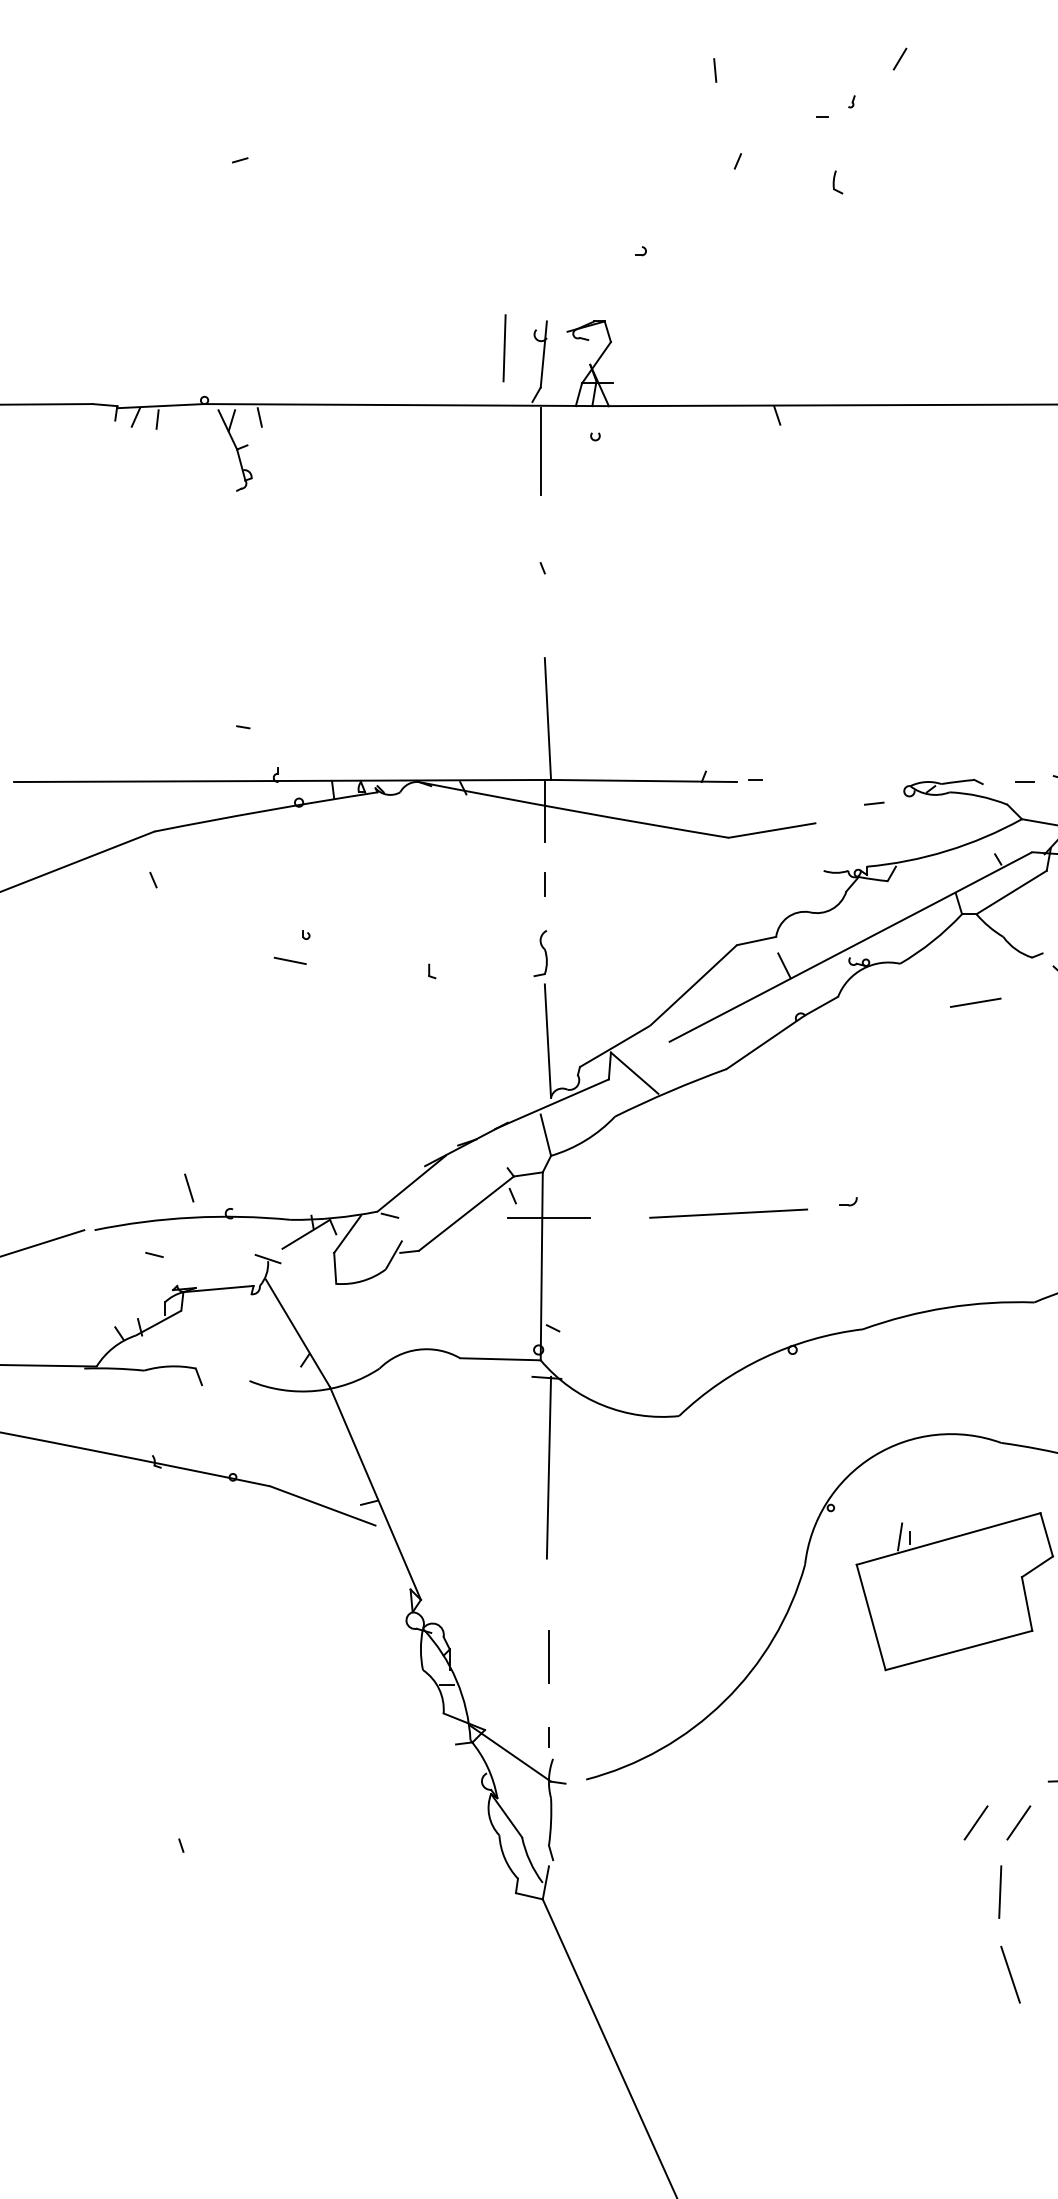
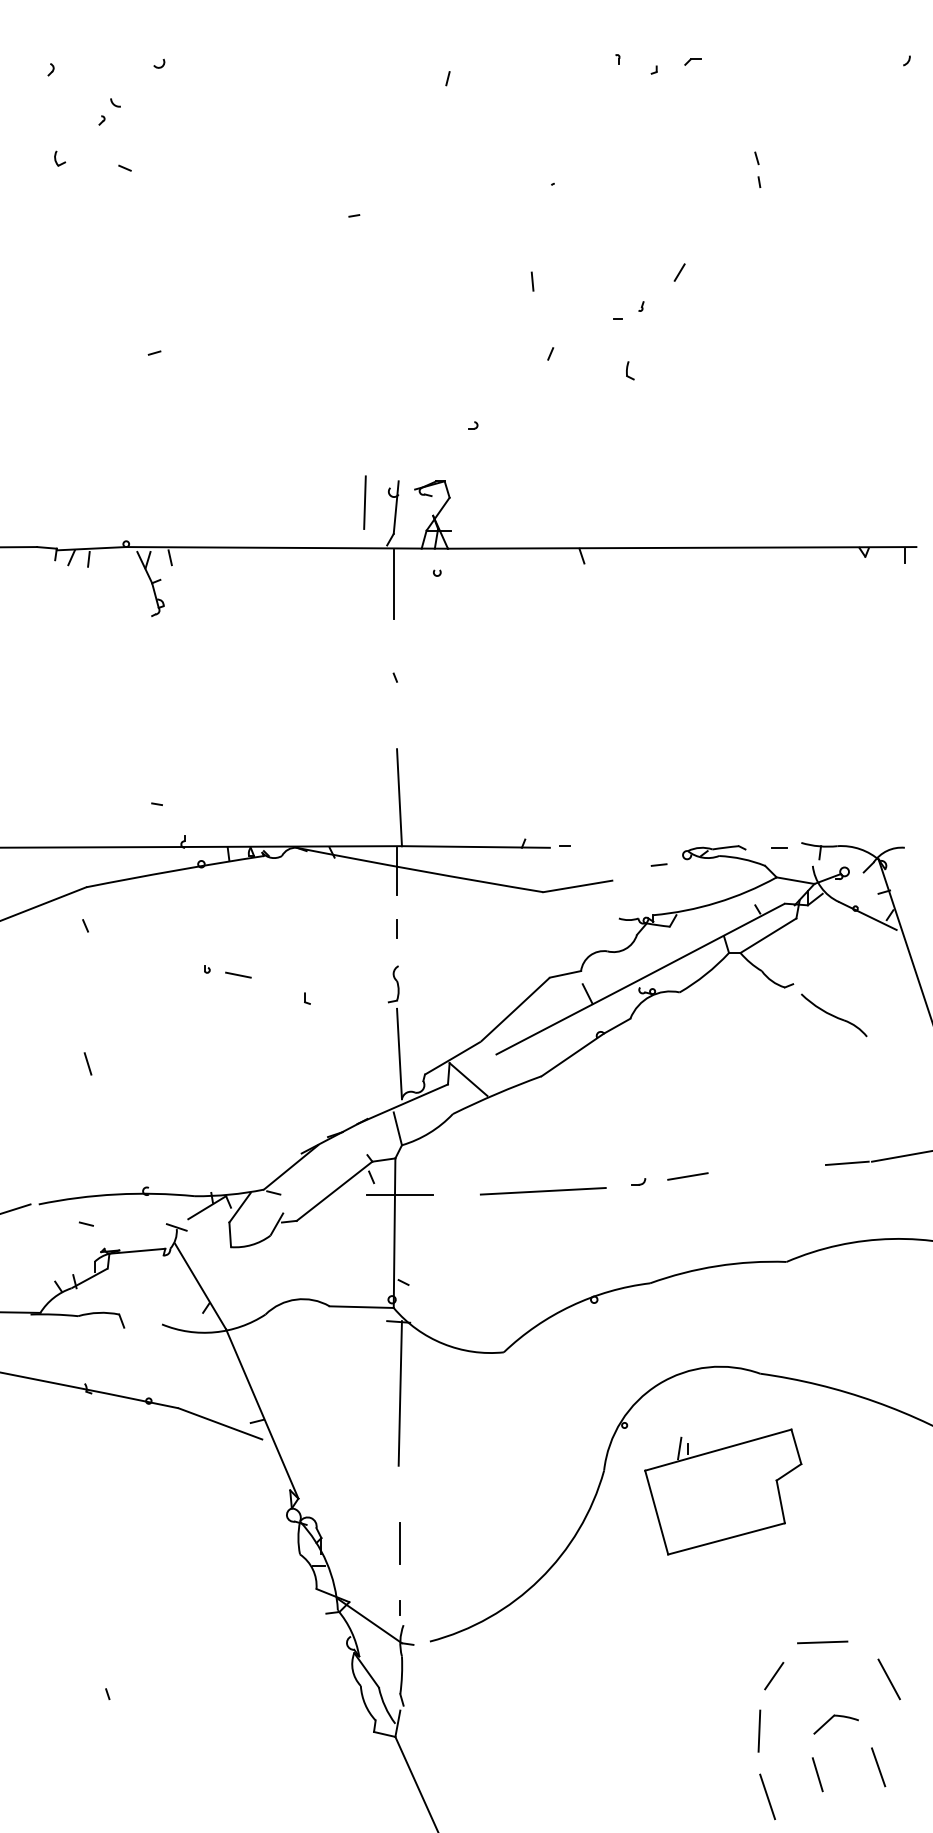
line: (290, 960) -> (238, 974), moved
line: (975, 1002) -> (687, 1176), moved
line: (188, 1187) -> (87, 1063), moved
line: (976, 1823) -> (740, 1676), removed

